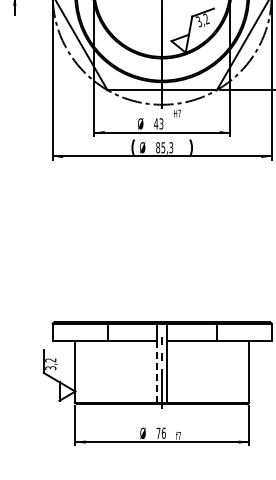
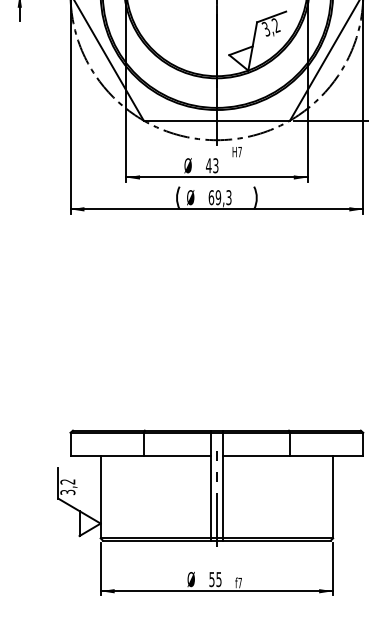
text: (160, 147) -> (214, 197), 85,3 -> 69,3
line: (157, 371) -> (210, 496), dashed -> solid
text: (160, 432) -> (214, 578), 76 -> 55

